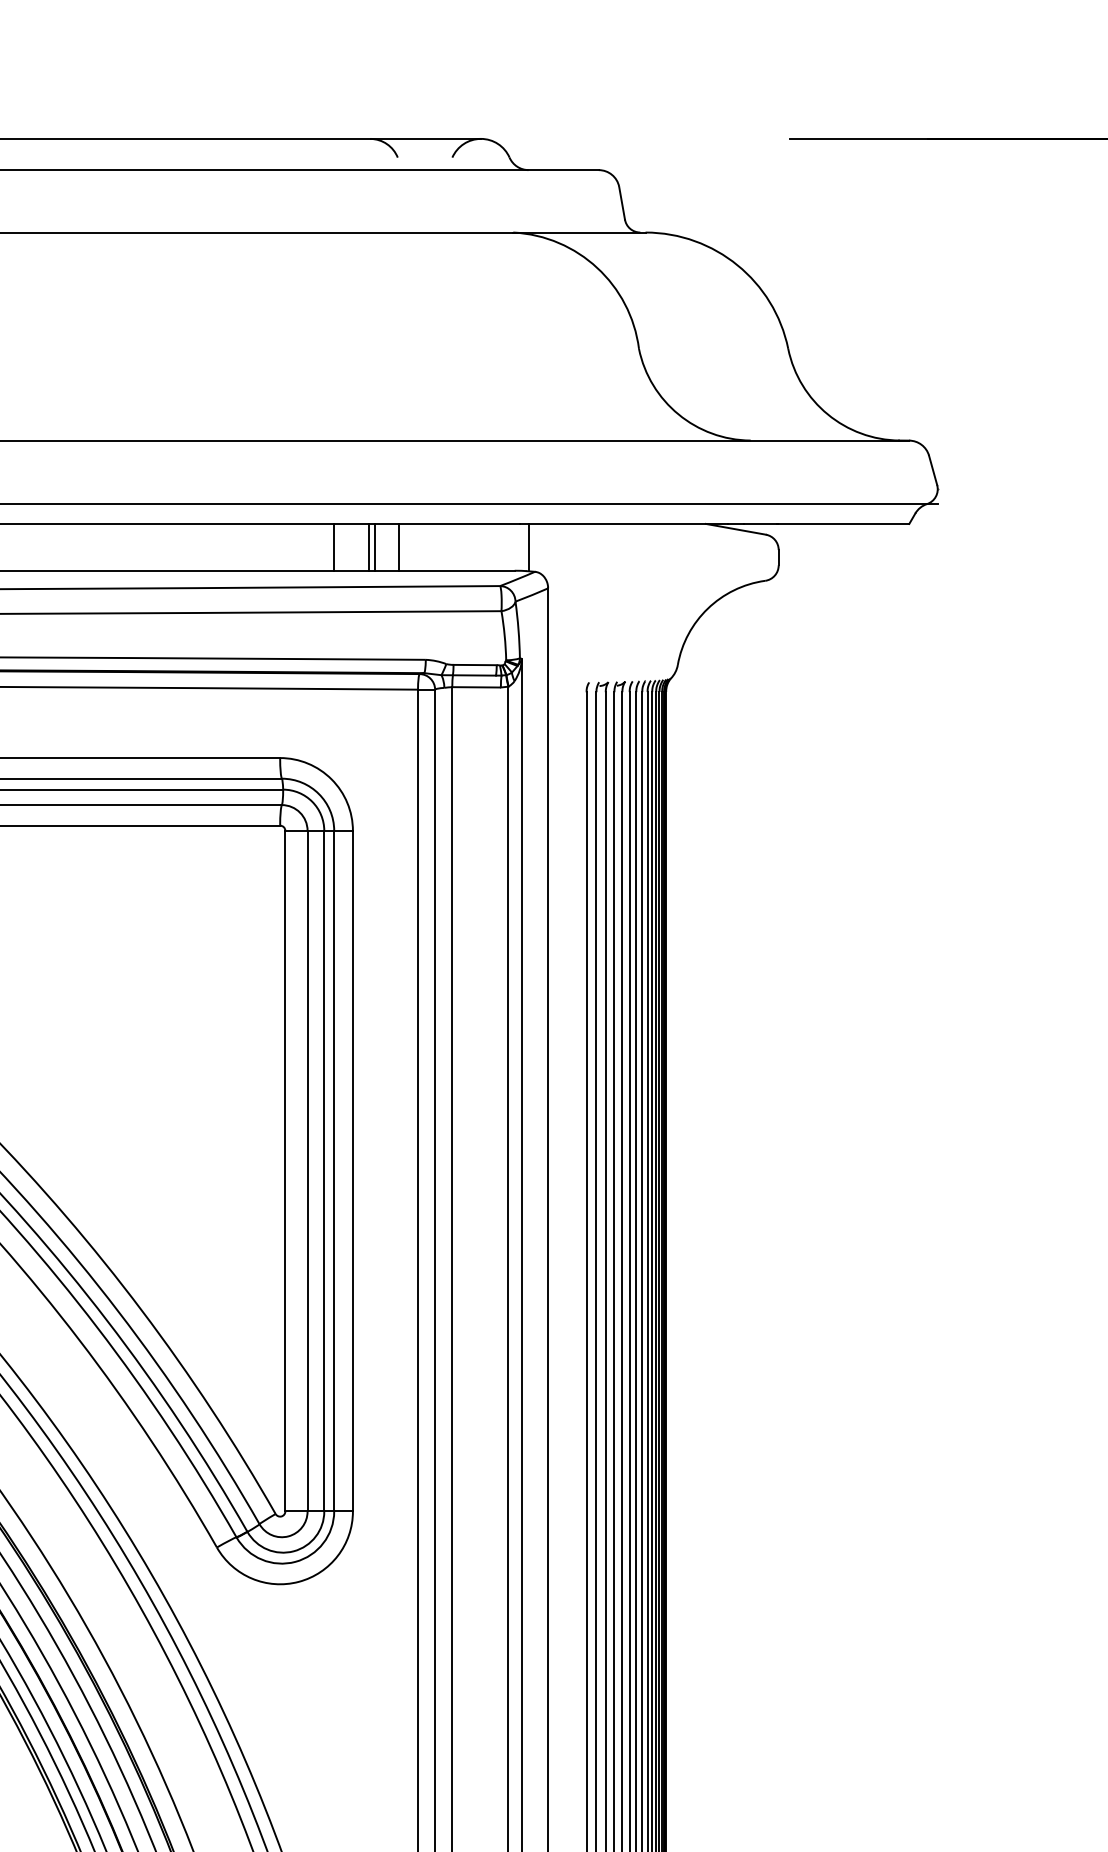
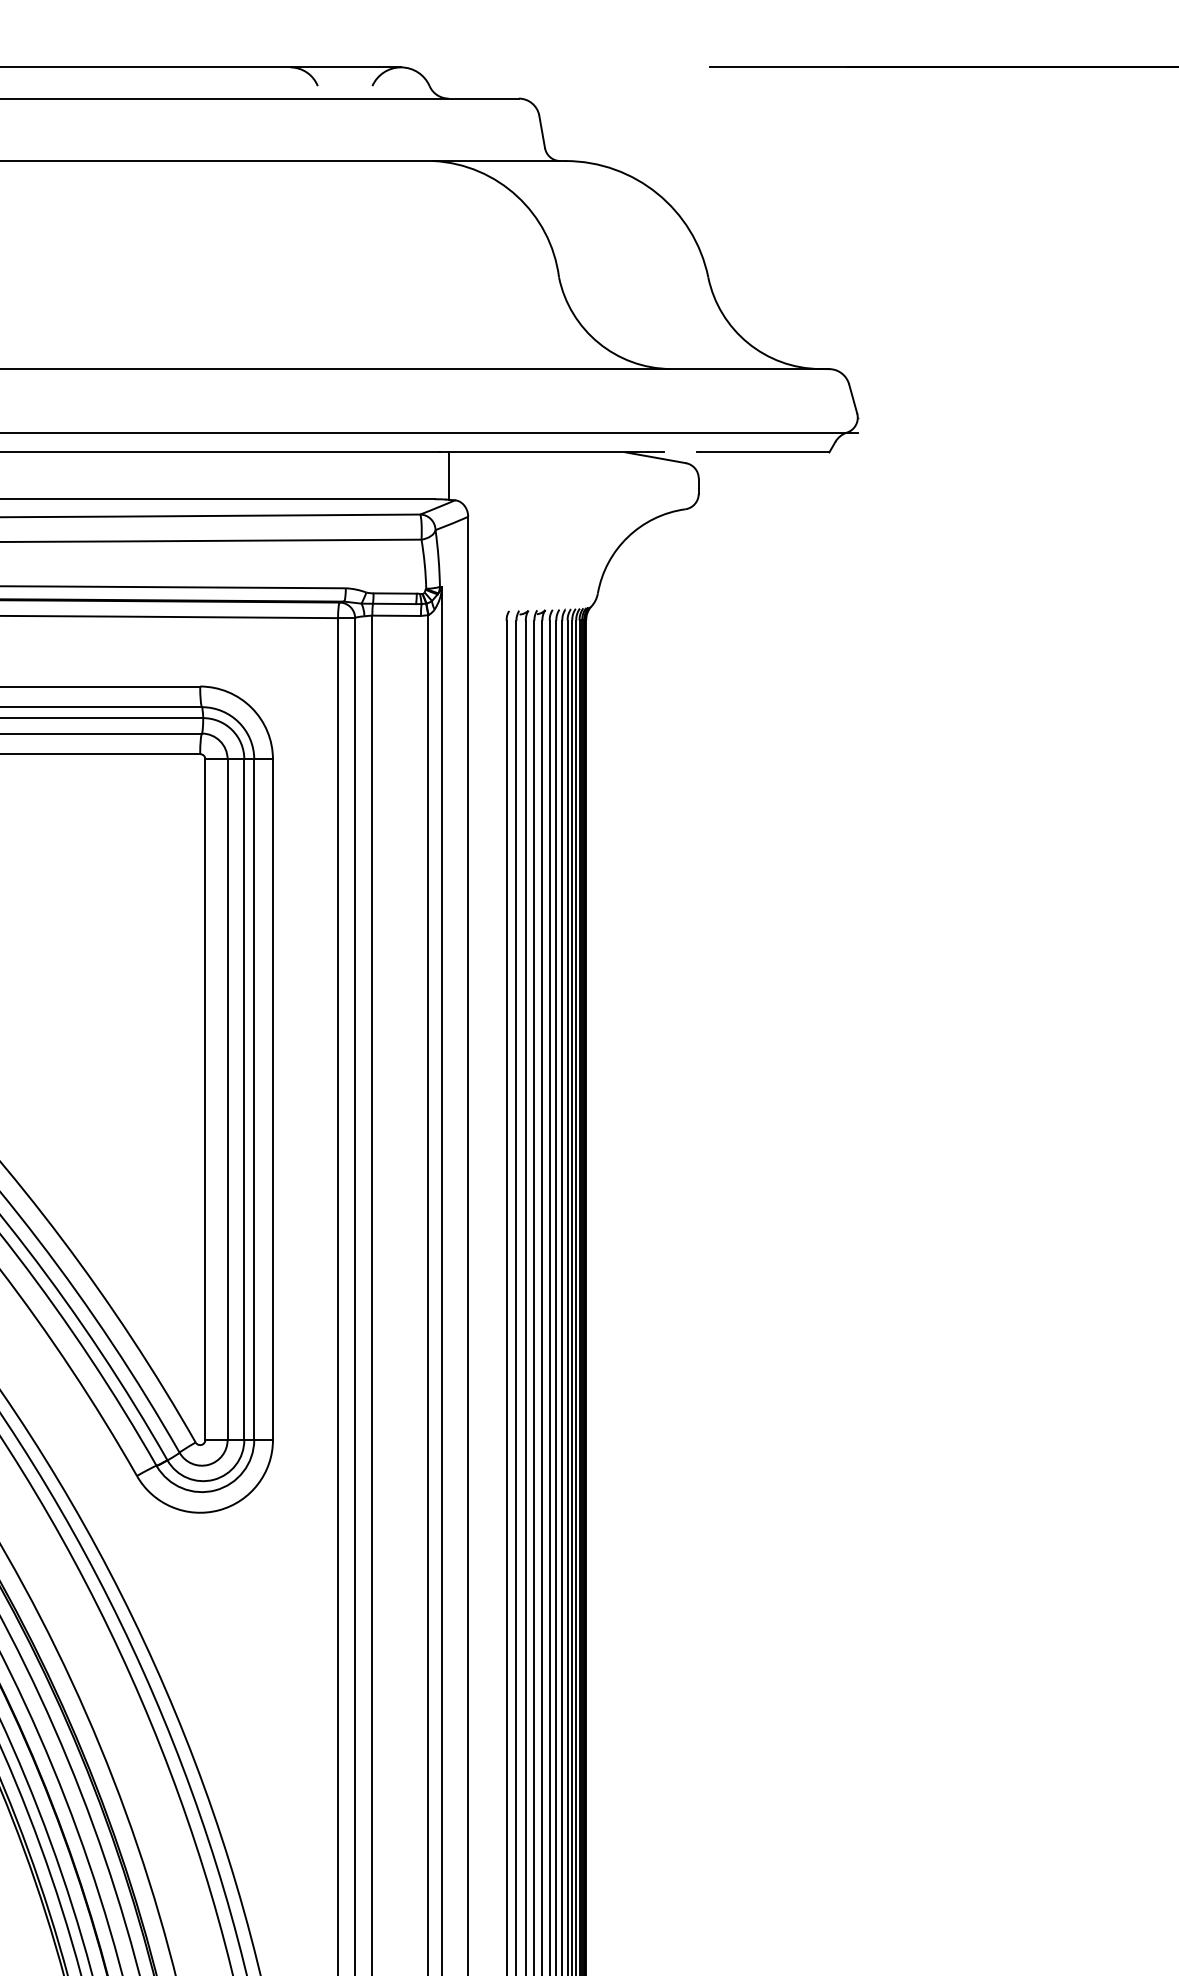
line: (760, 524) -> (680, 452), removed
line: (334, 547) -> (254, 475), removed
line: (368, 547) -> (288, 475), removed
line: (375, 547) -> (295, 475), removed
line: (398, 547) -> (318, 475), removed

